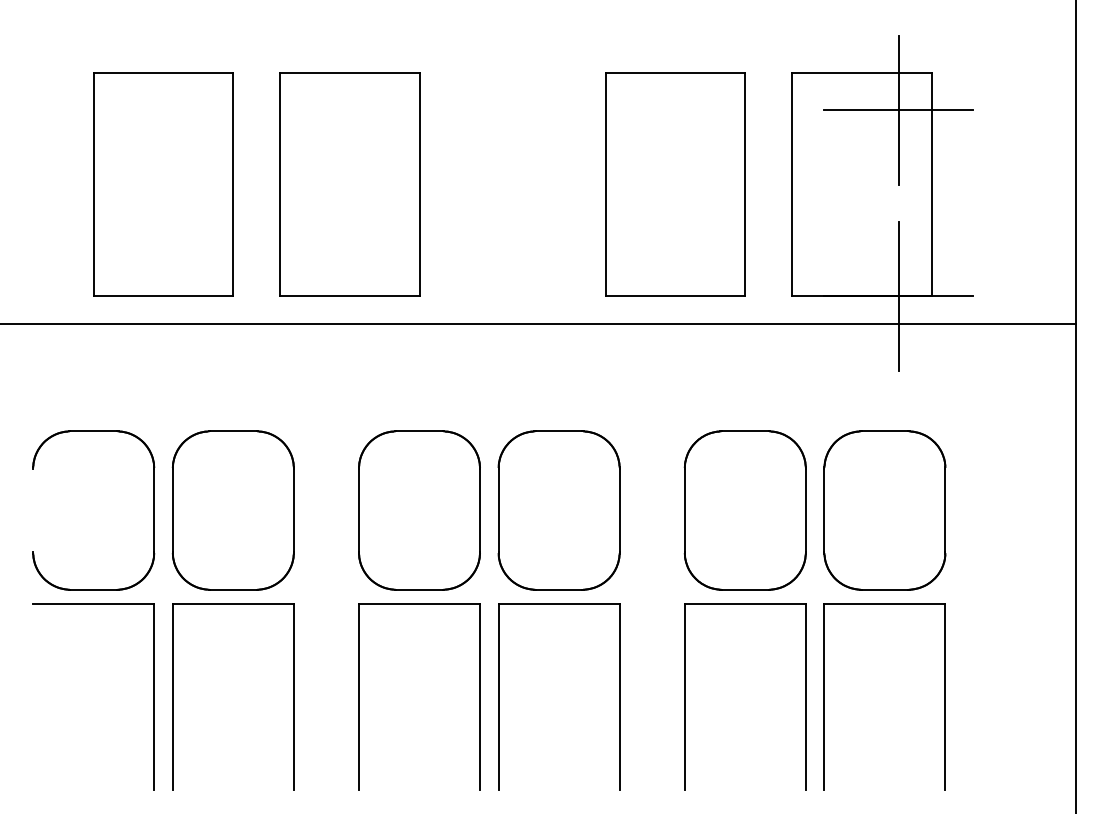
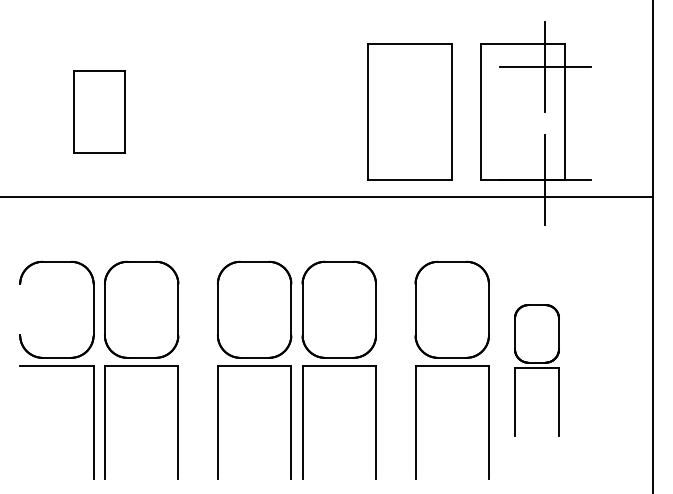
part: (163, 183) -> (99, 111), size x0.6
part: (350, 183) -> (212, 111), removed
part: (884, 608) -> (536, 369), size x0.6

